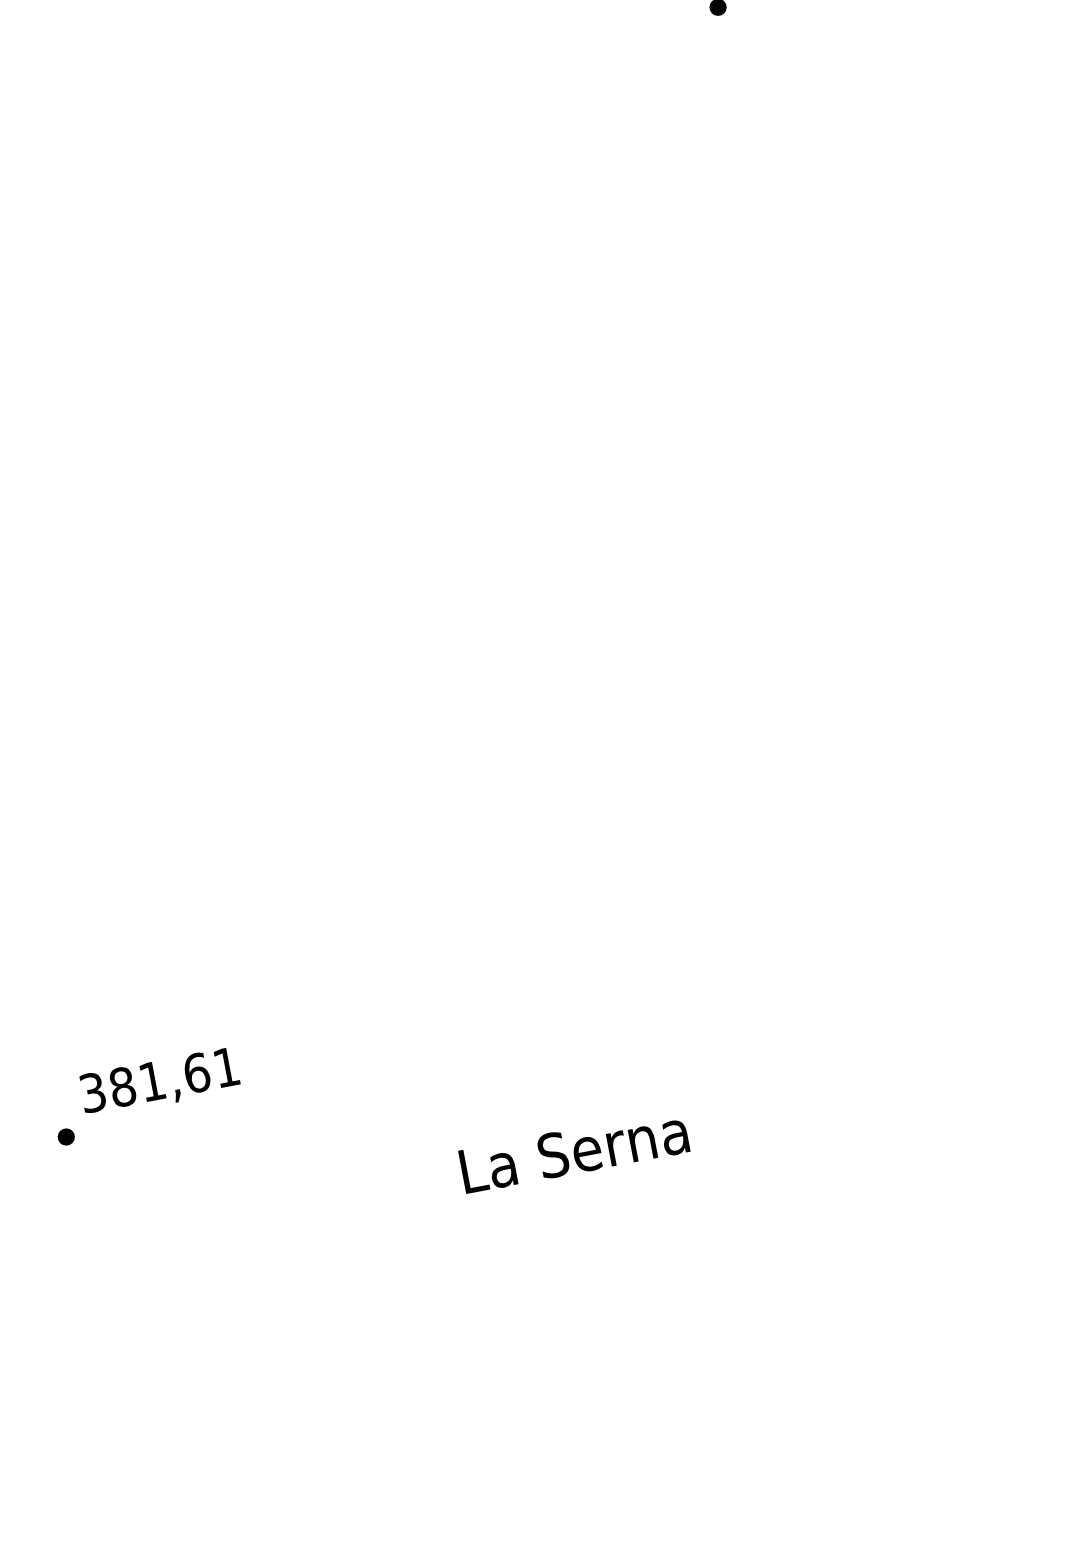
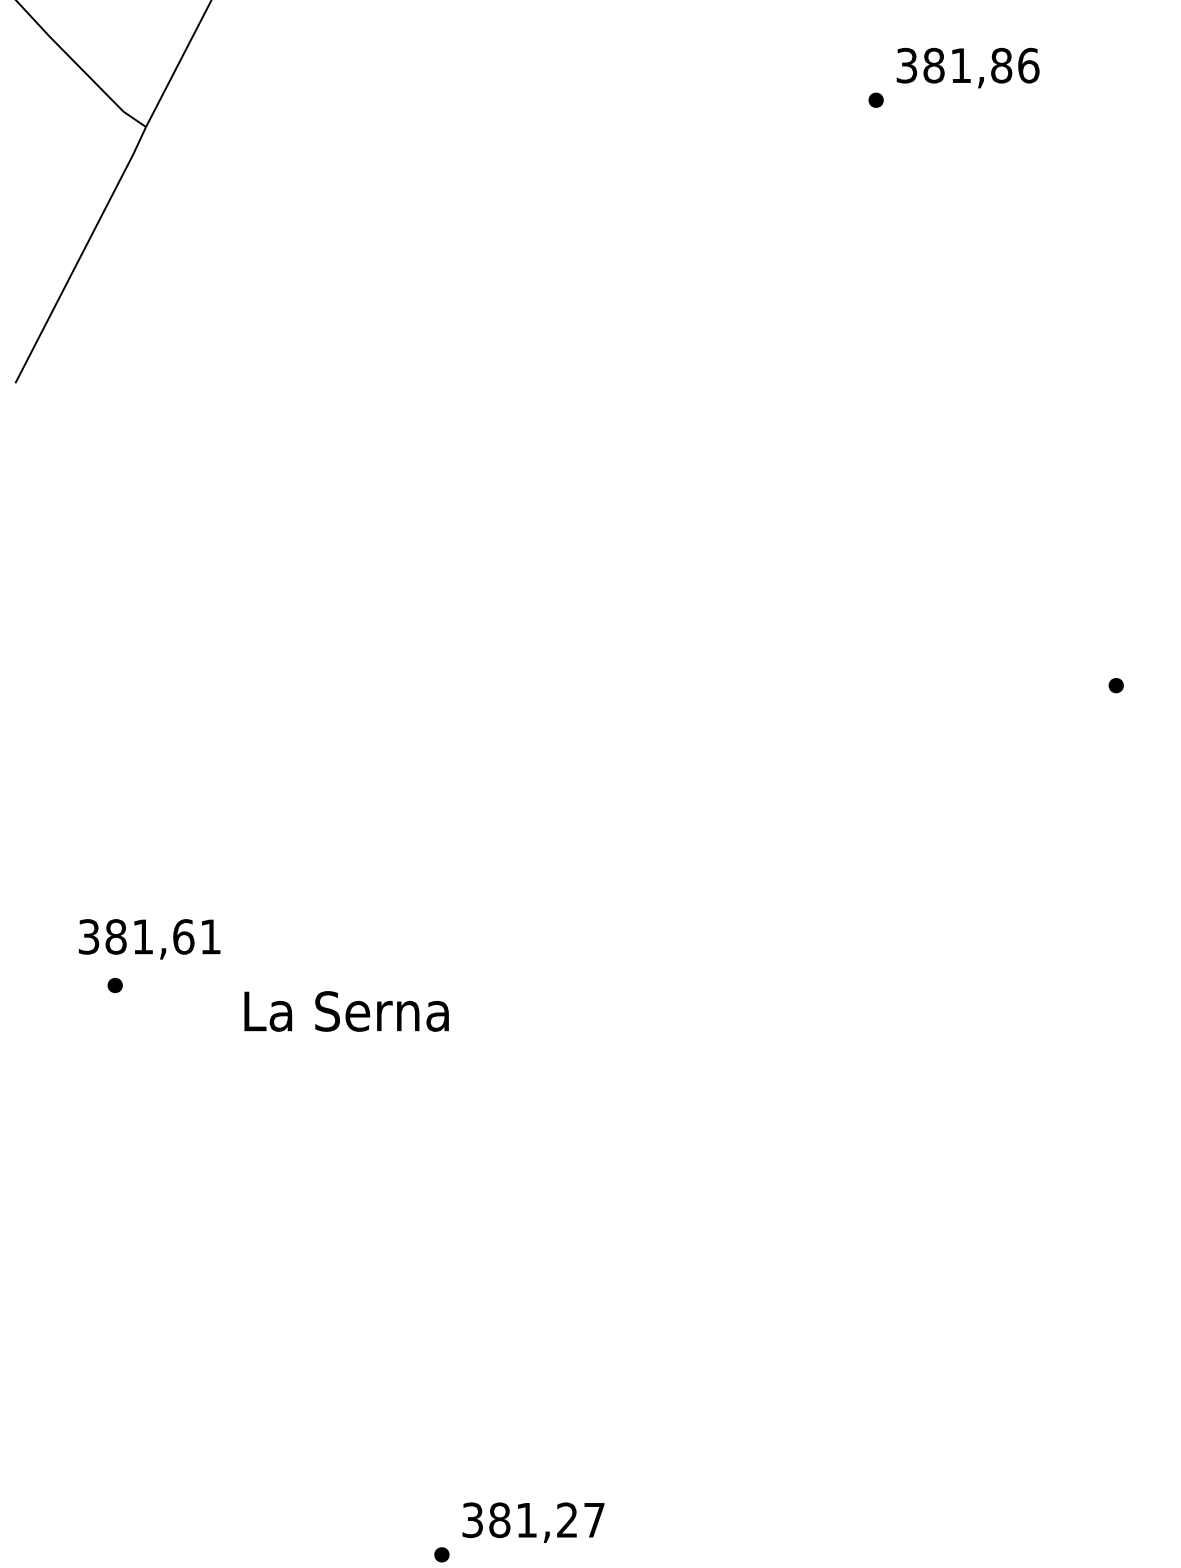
text: (159, 1082) -> (149, 939), moved
text: (574, 1151) -> (346, 1011), moved

